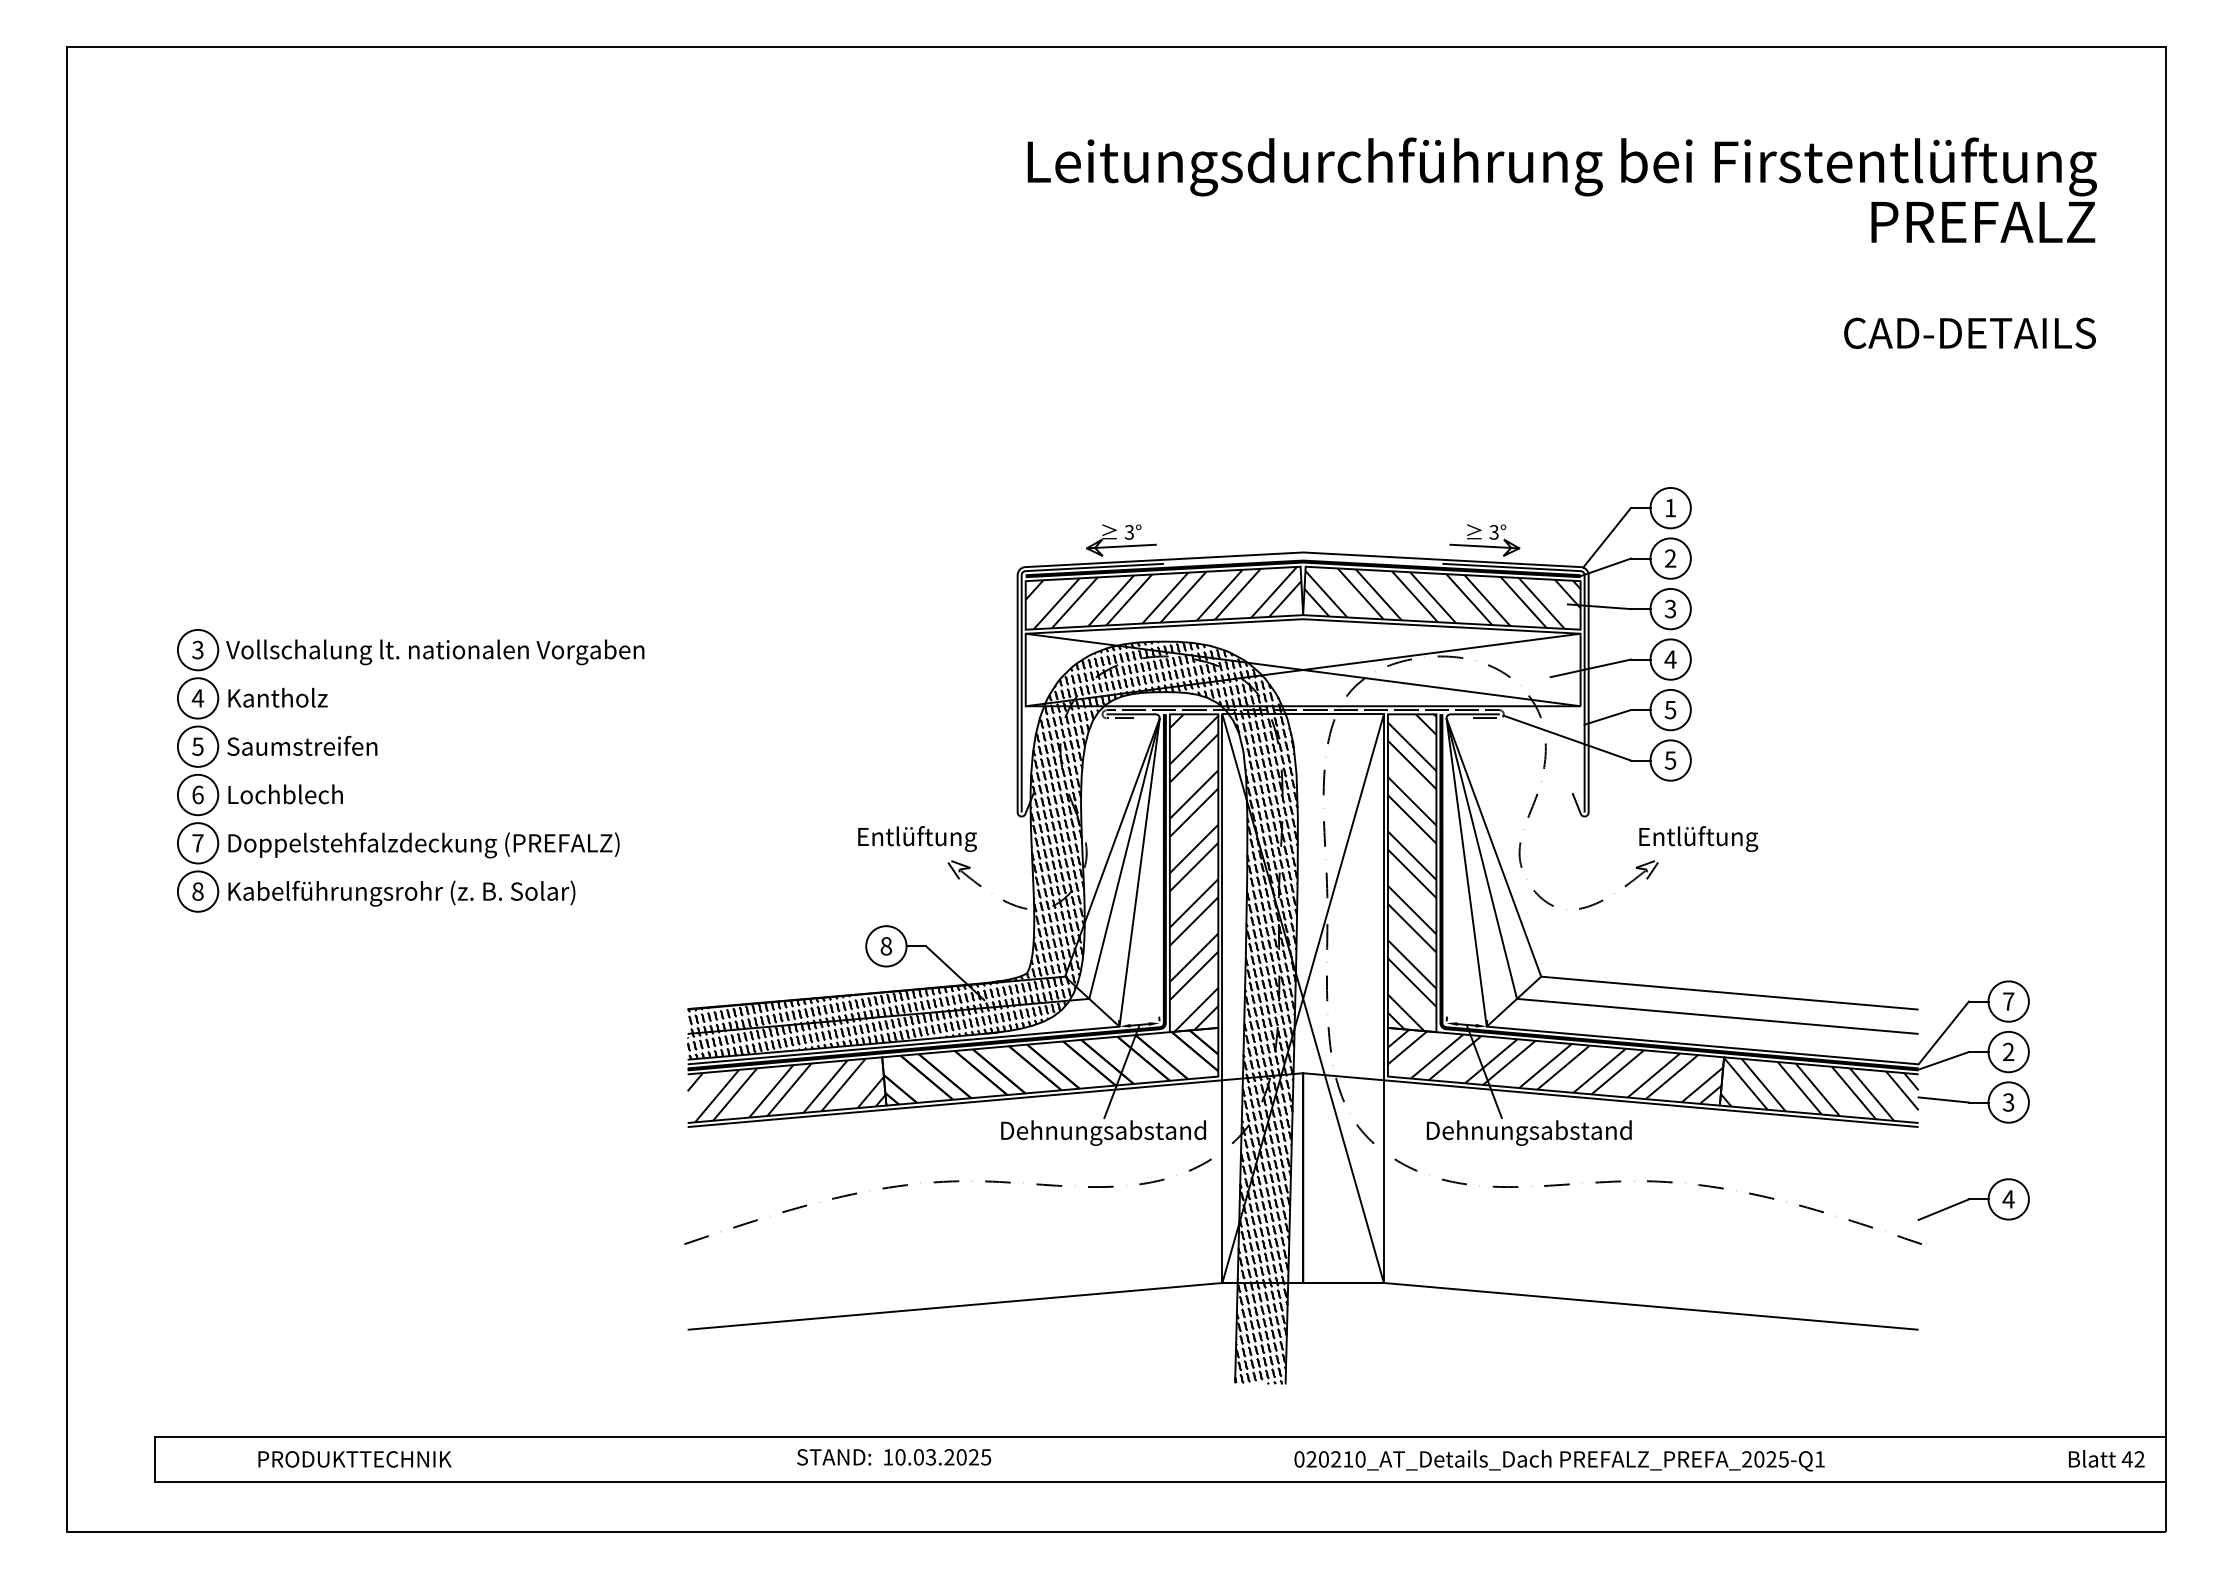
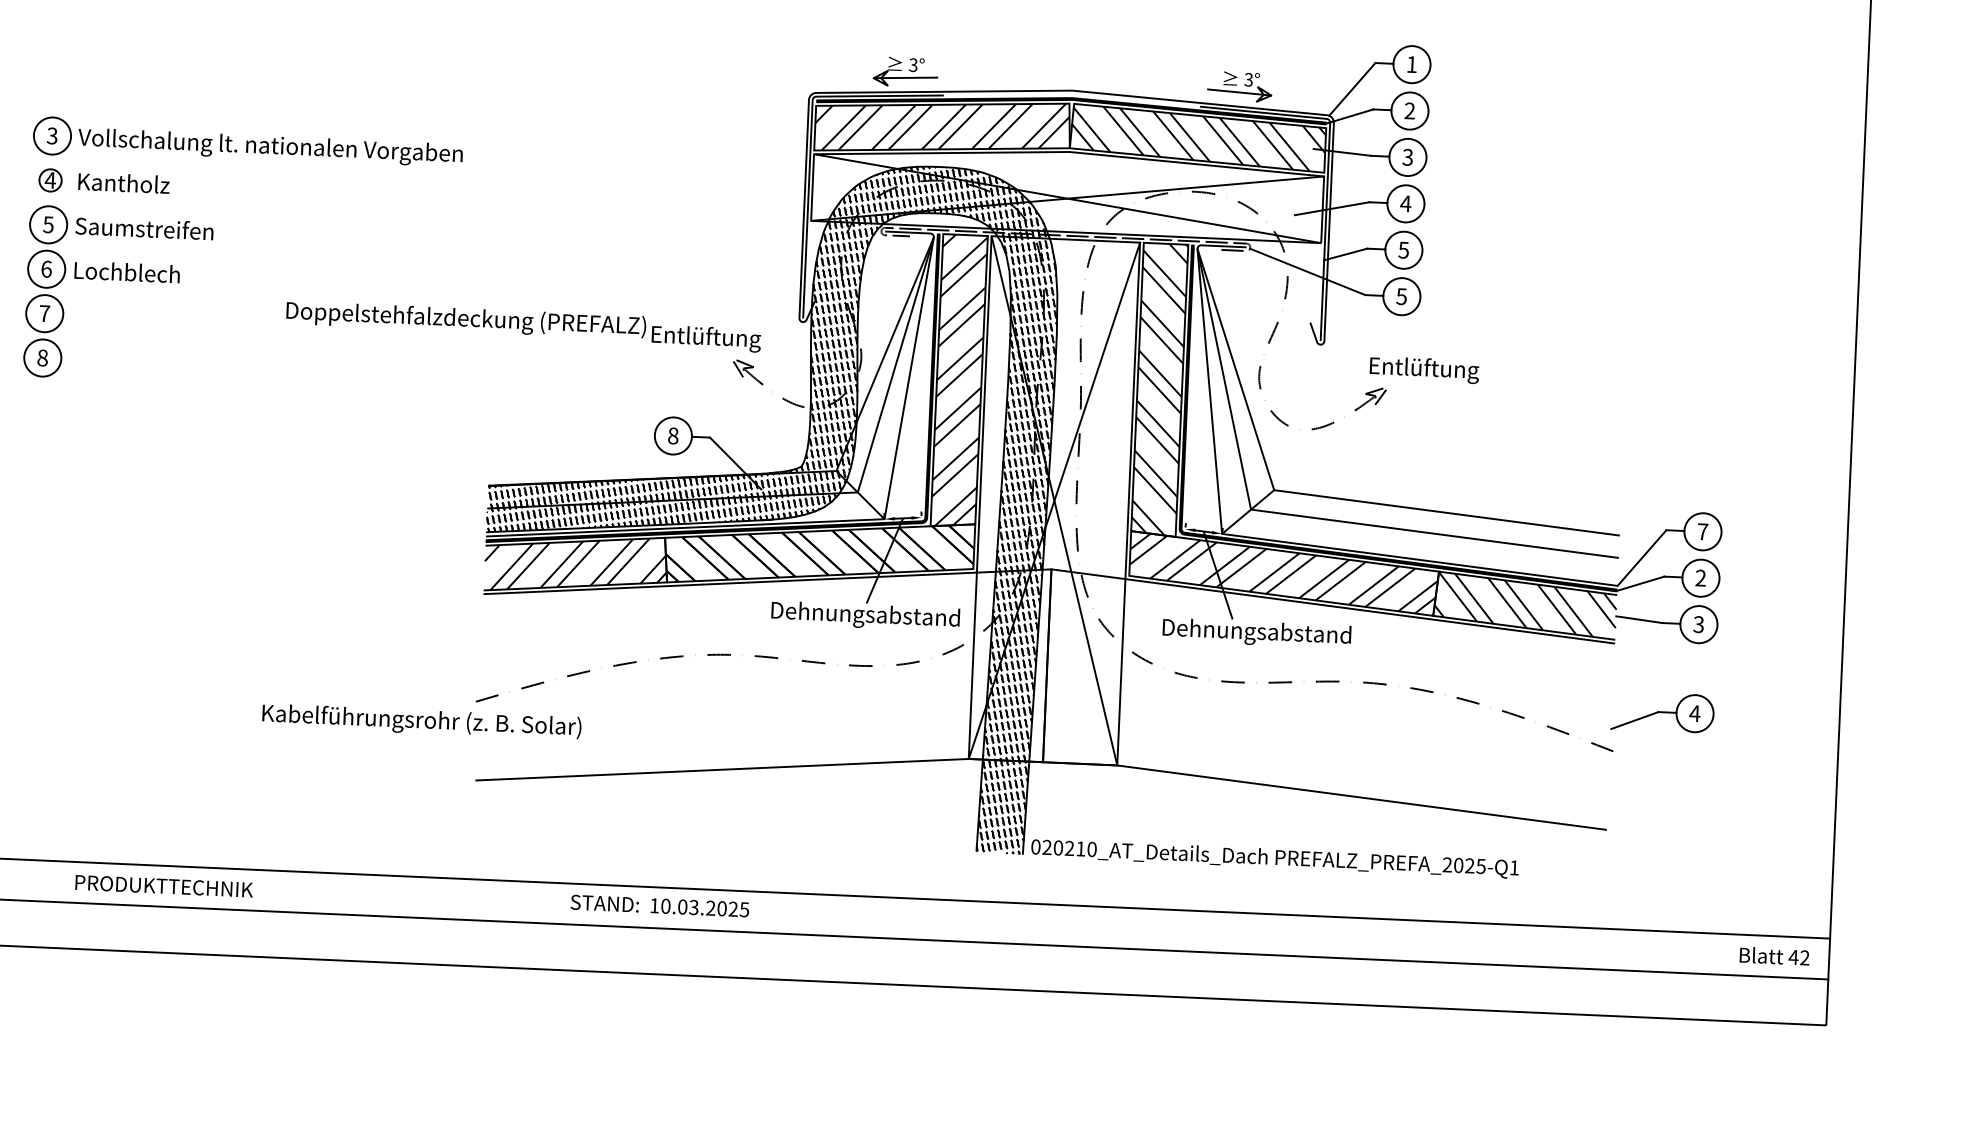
circle: (197, 698) -> (50, 180), size x0.6
text: (423, 845) -> (465, 320), moved
text: (401, 893) -> (421, 721), moved
text: (1559, 1460) -> (1274, 858), moved

